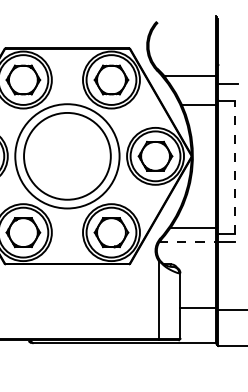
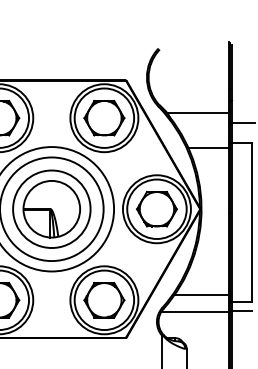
part: (67, 156) -> (51, 209), added
line: (234, 167) -> (251, 222), dashed -> solid
line: (188, 242) -> (196, 312), dashed -> solid

